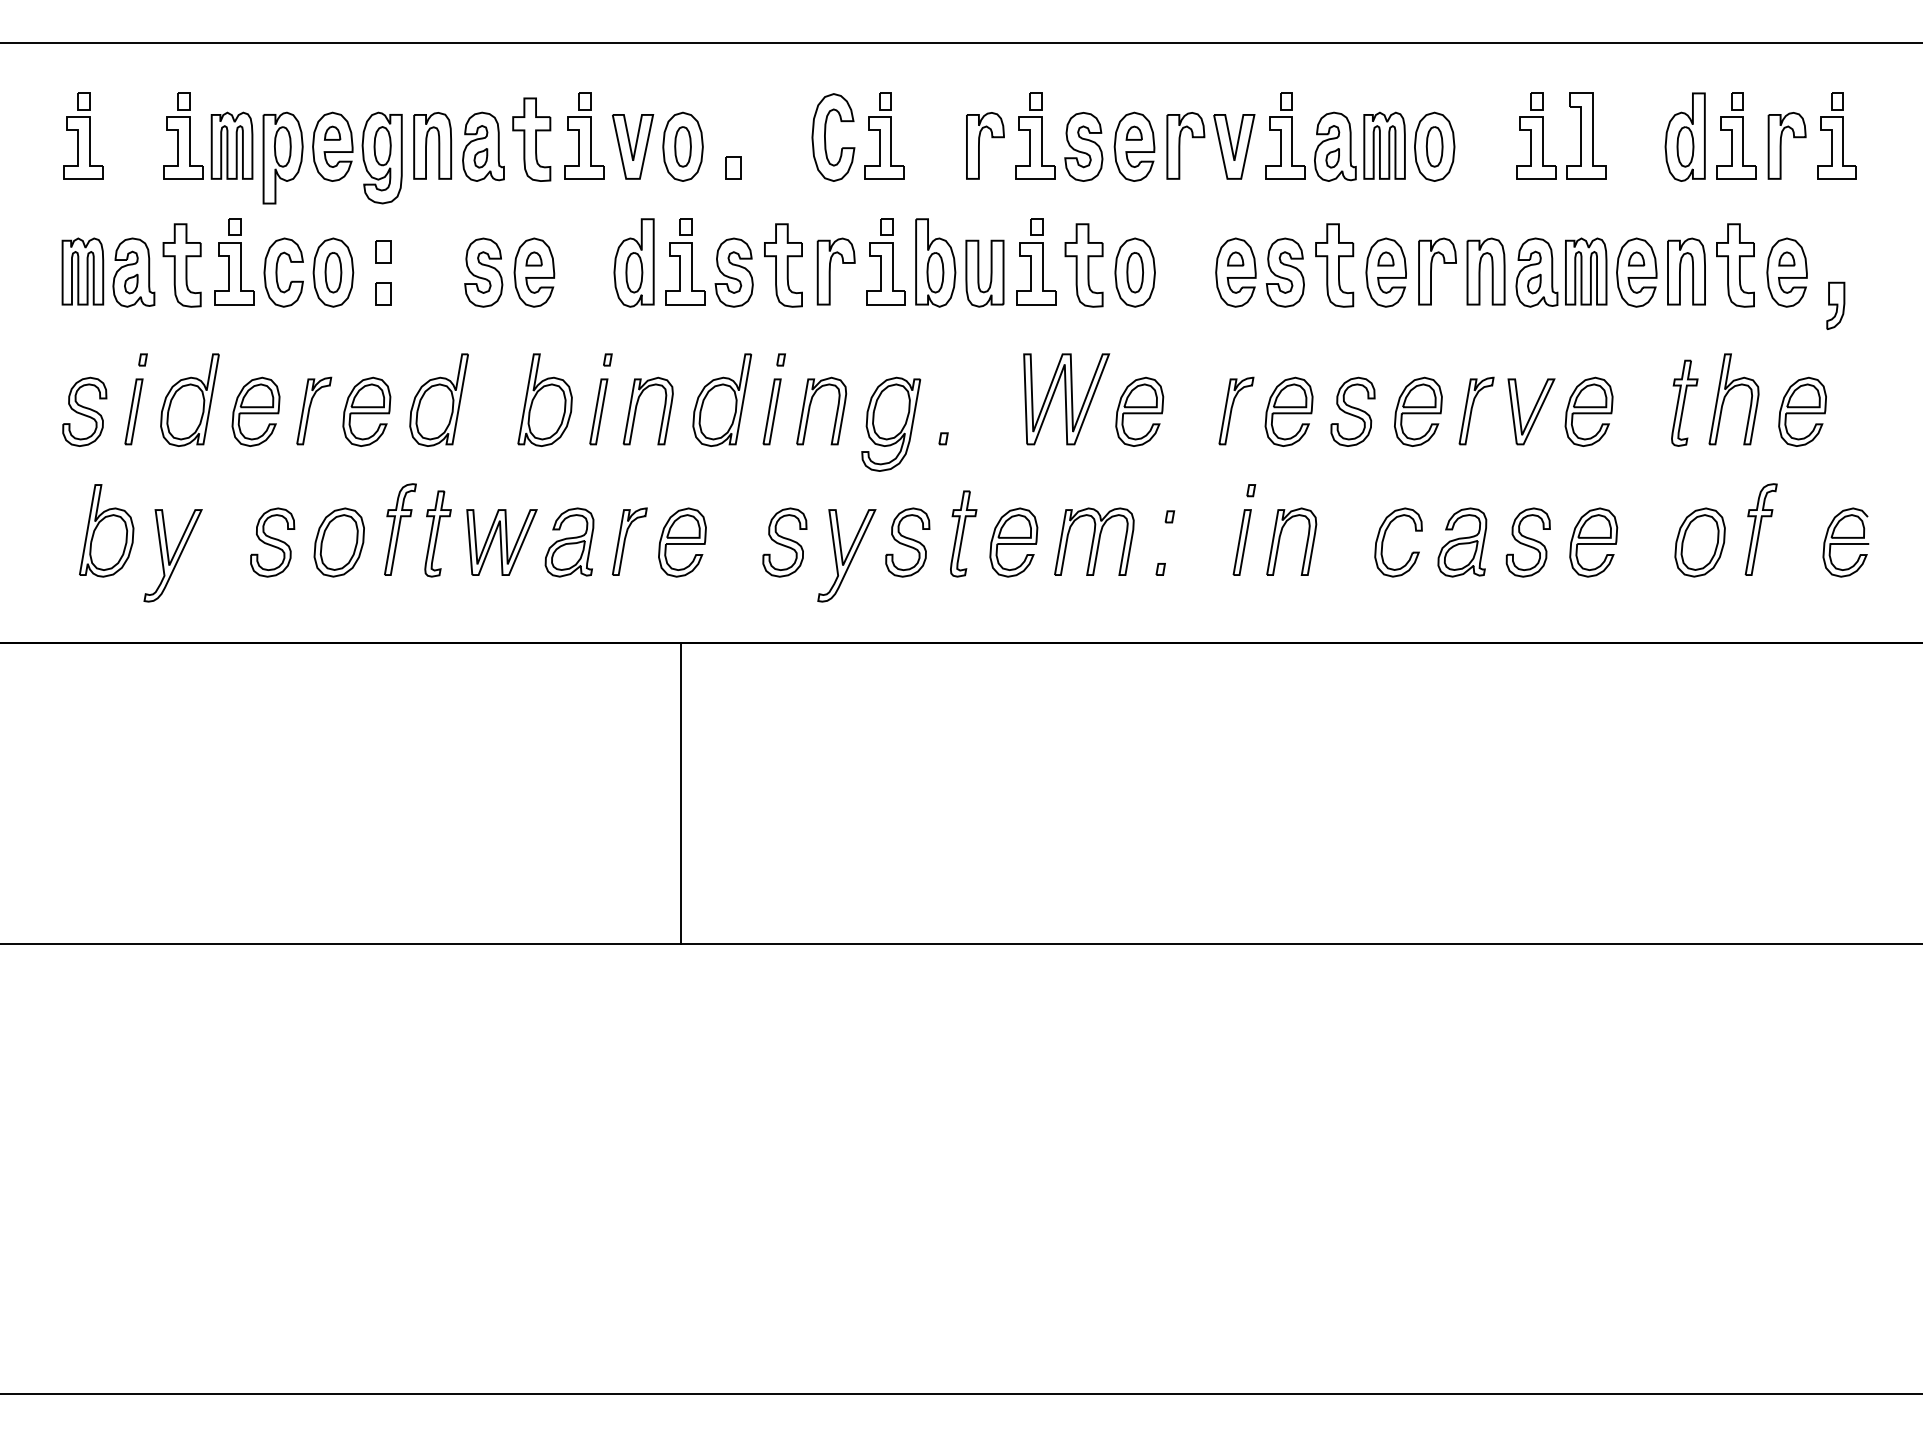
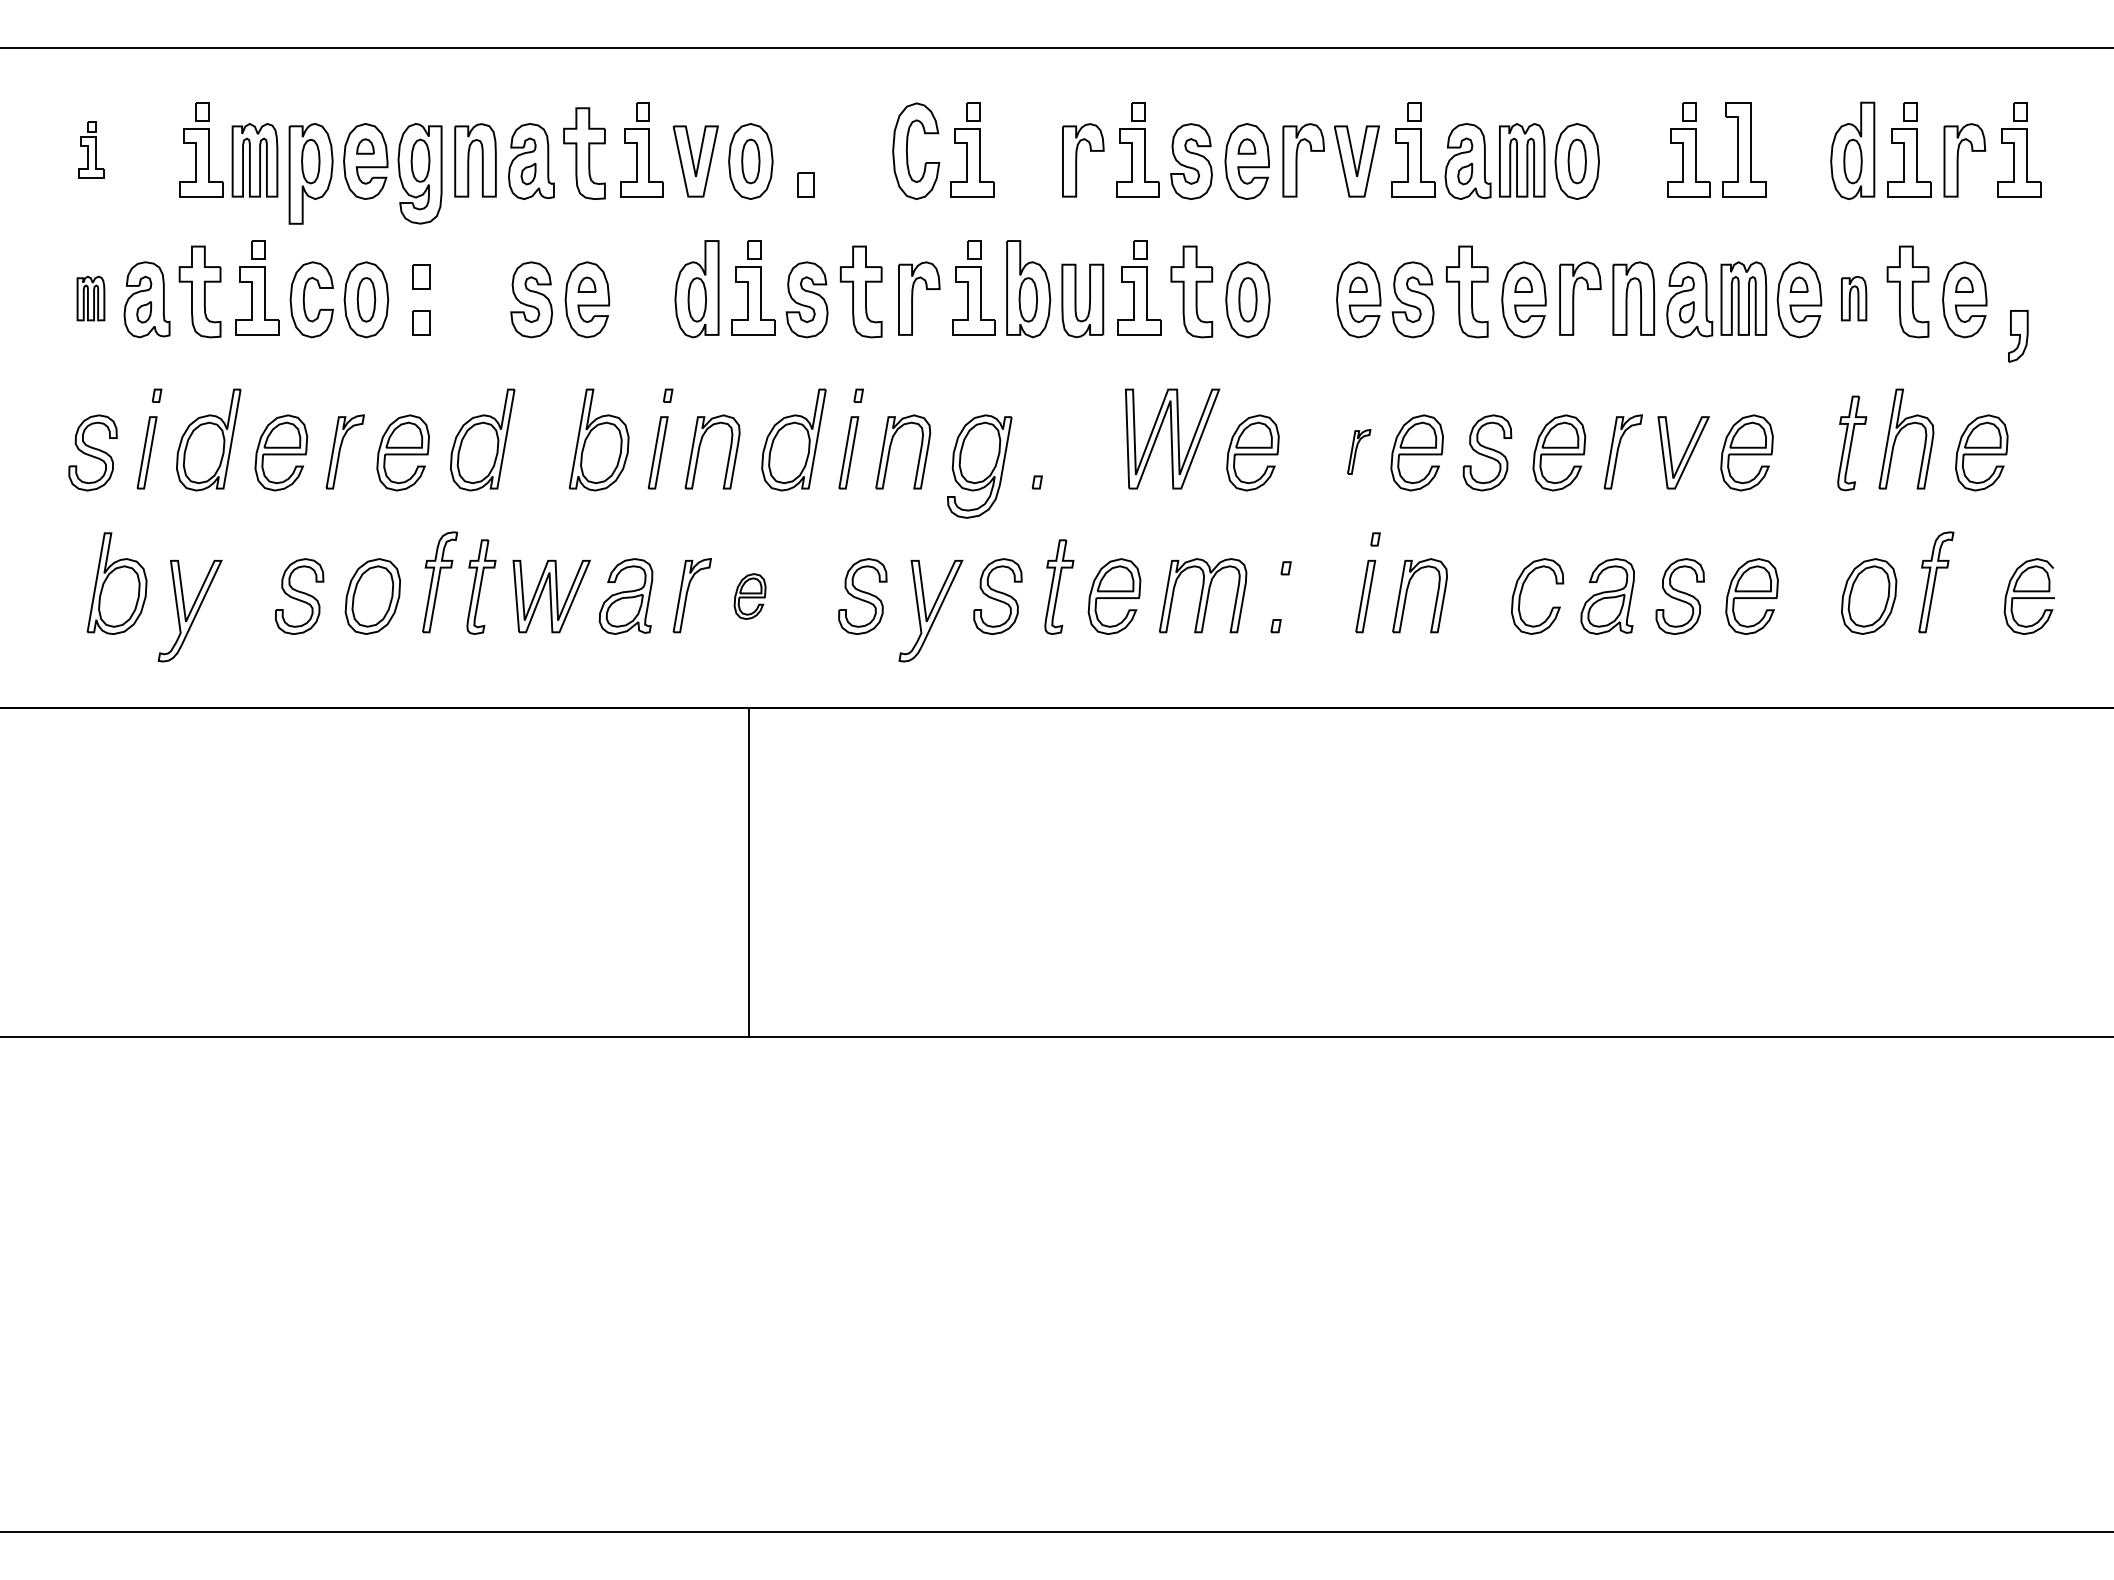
part: (83, 135) -> (91, 149), size x0.6
part: (82, 271) -> (90, 298), size x0.6
part: (1685, 271) -> (1853, 298), size x0.6
part: (1235, 410) -> (1358, 451), size x0.6
part: (681, 542) -> (749, 596), size x0.6

